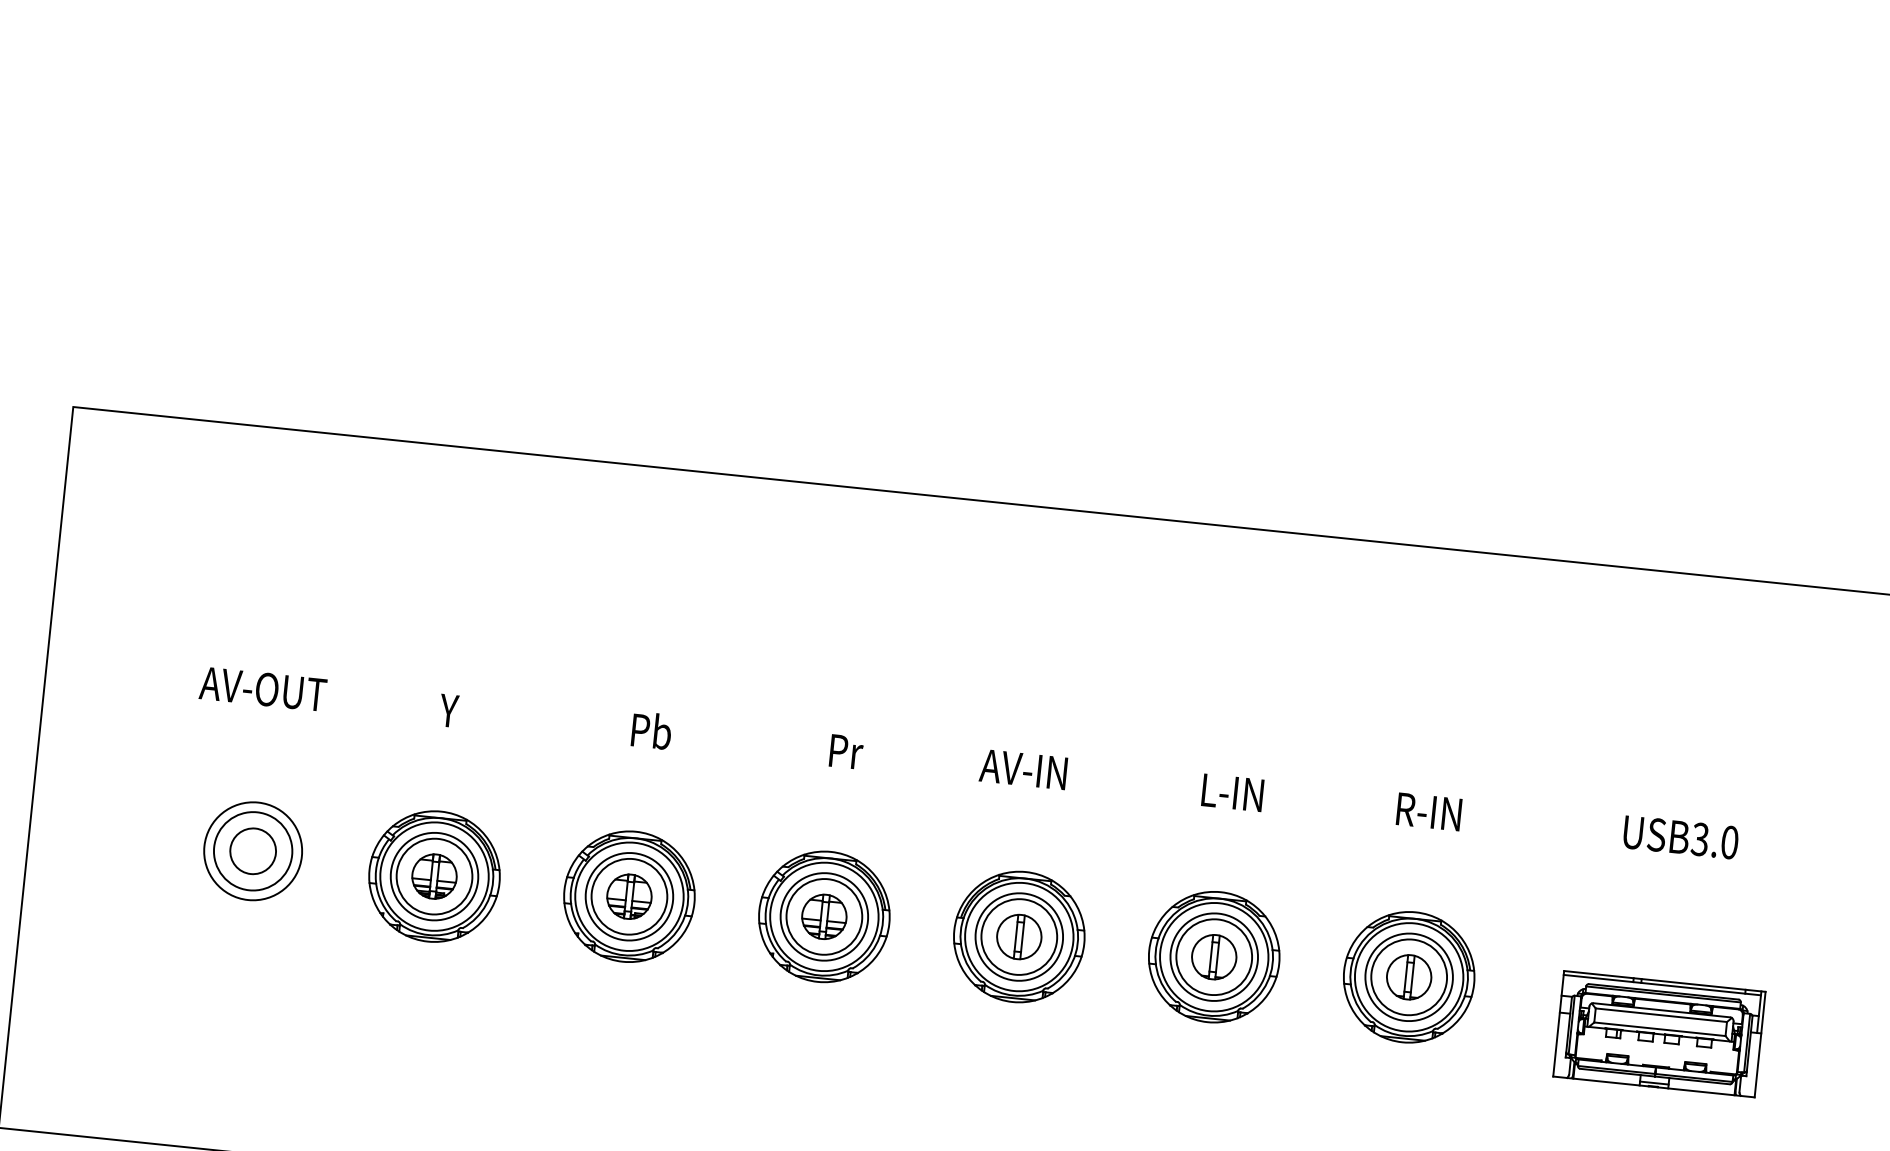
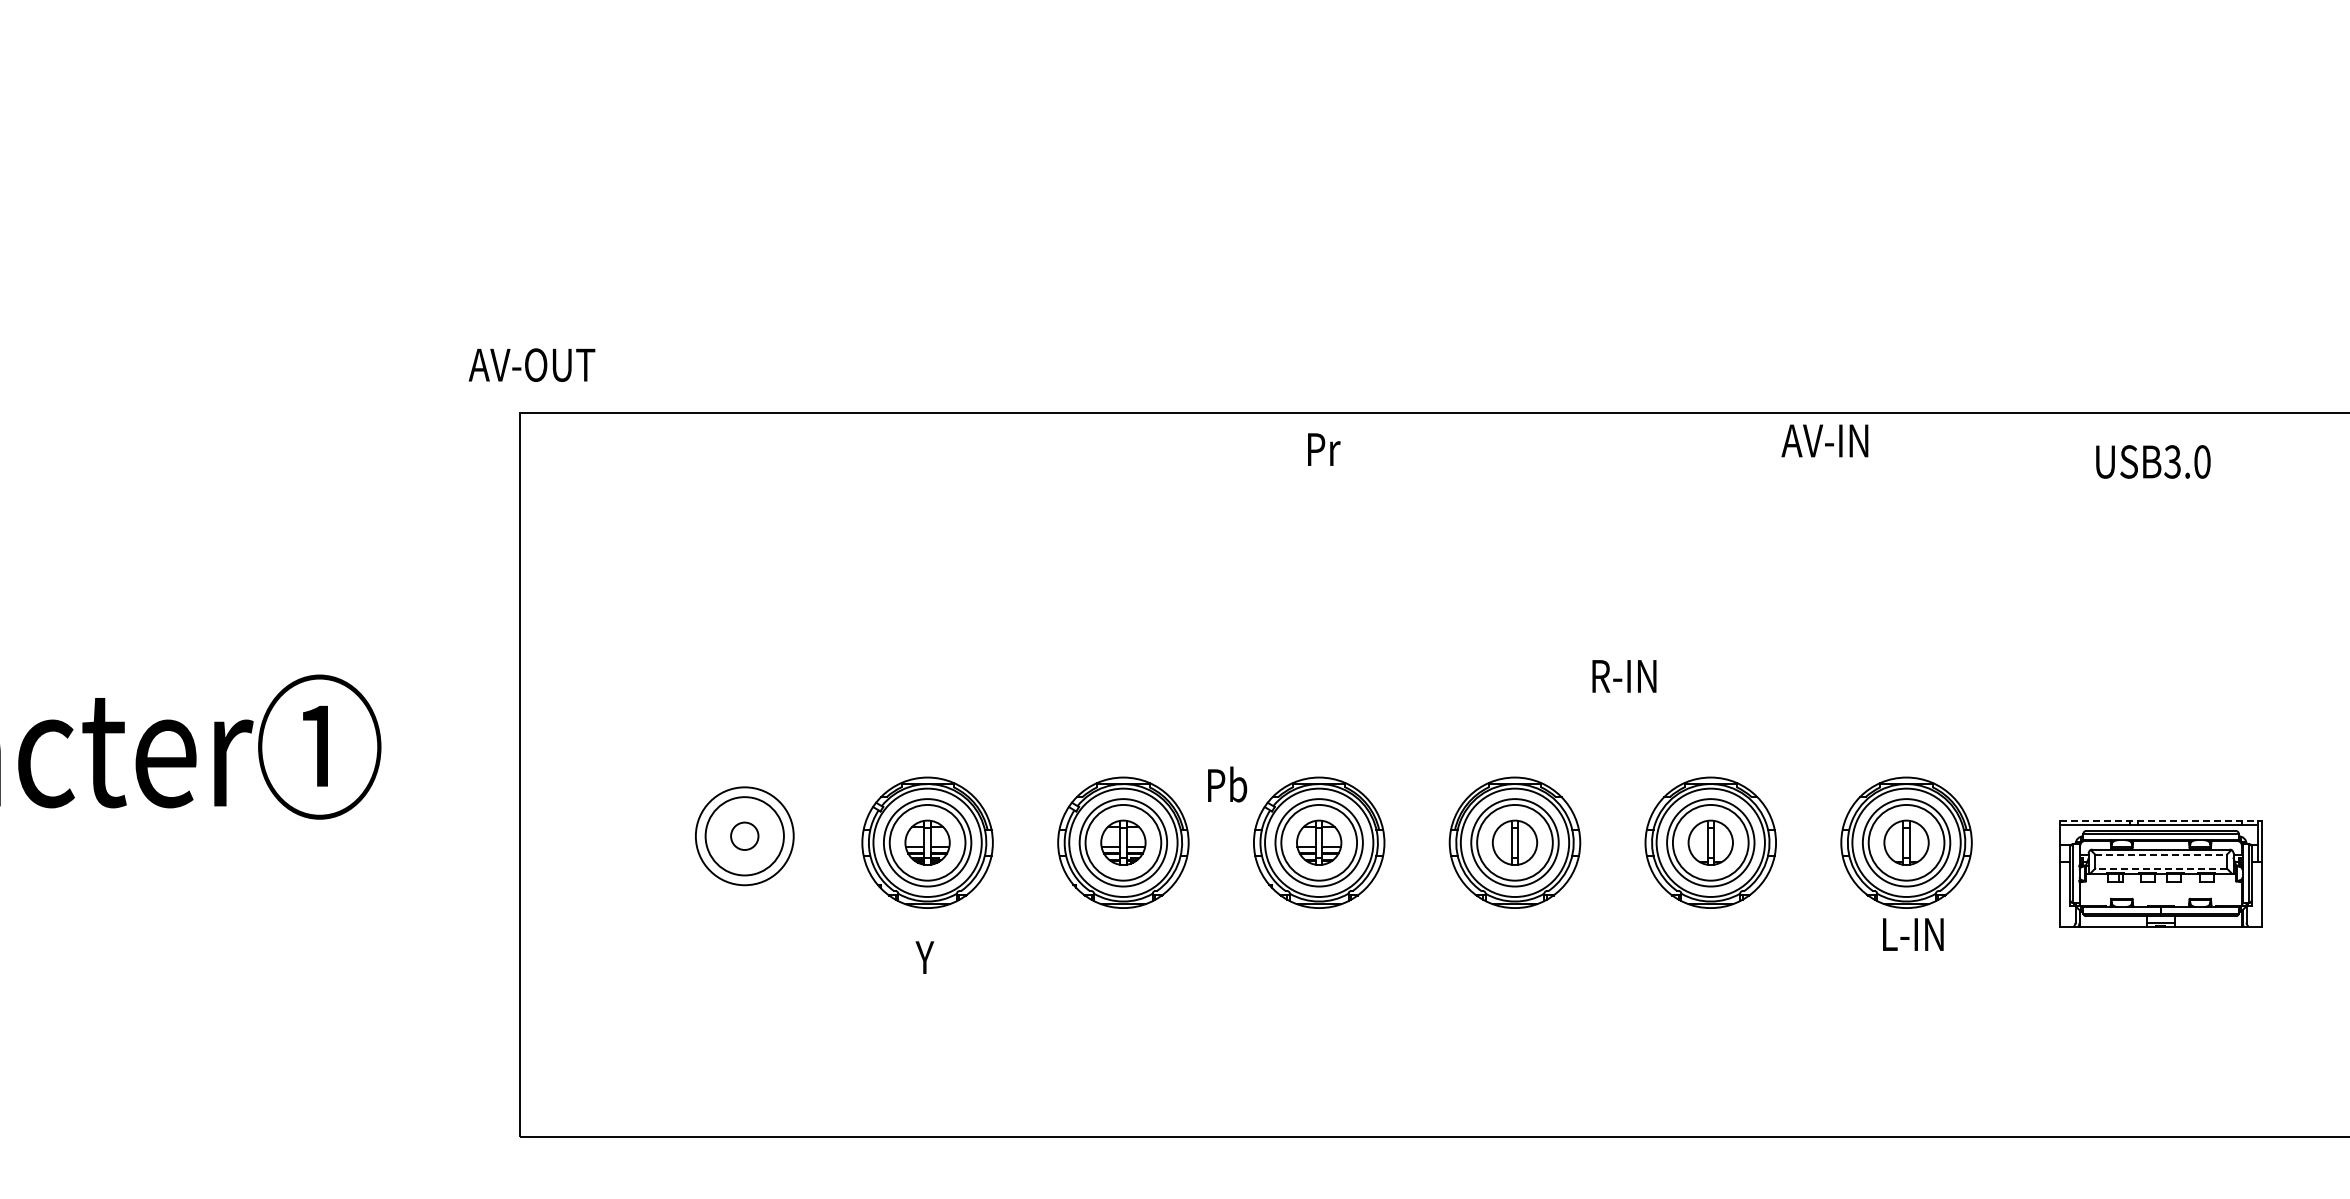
text: (262, 688) -> (531, 364), moved
text: (448, 710) -> (924, 957), moved
text: (651, 730) -> (1227, 784), moved
text: (846, 751) -> (1324, 449), moved
text: (1023, 769) -> (1824, 440), moved
text: (1232, 792) -> (1913, 934), moved
text: (1429, 812) -> (1624, 676), moved
text: (1681, 837) -> (2153, 461), moved
circle: (252, 851) -> (744, 836), size x0.6
line: (1665, 981) -> (2161, 820), solid -> dashed
line: (1661, 1015) -> (2161, 854), solid -> dashed
line: (1660, 1029) -> (2161, 868), solid -> dashed

